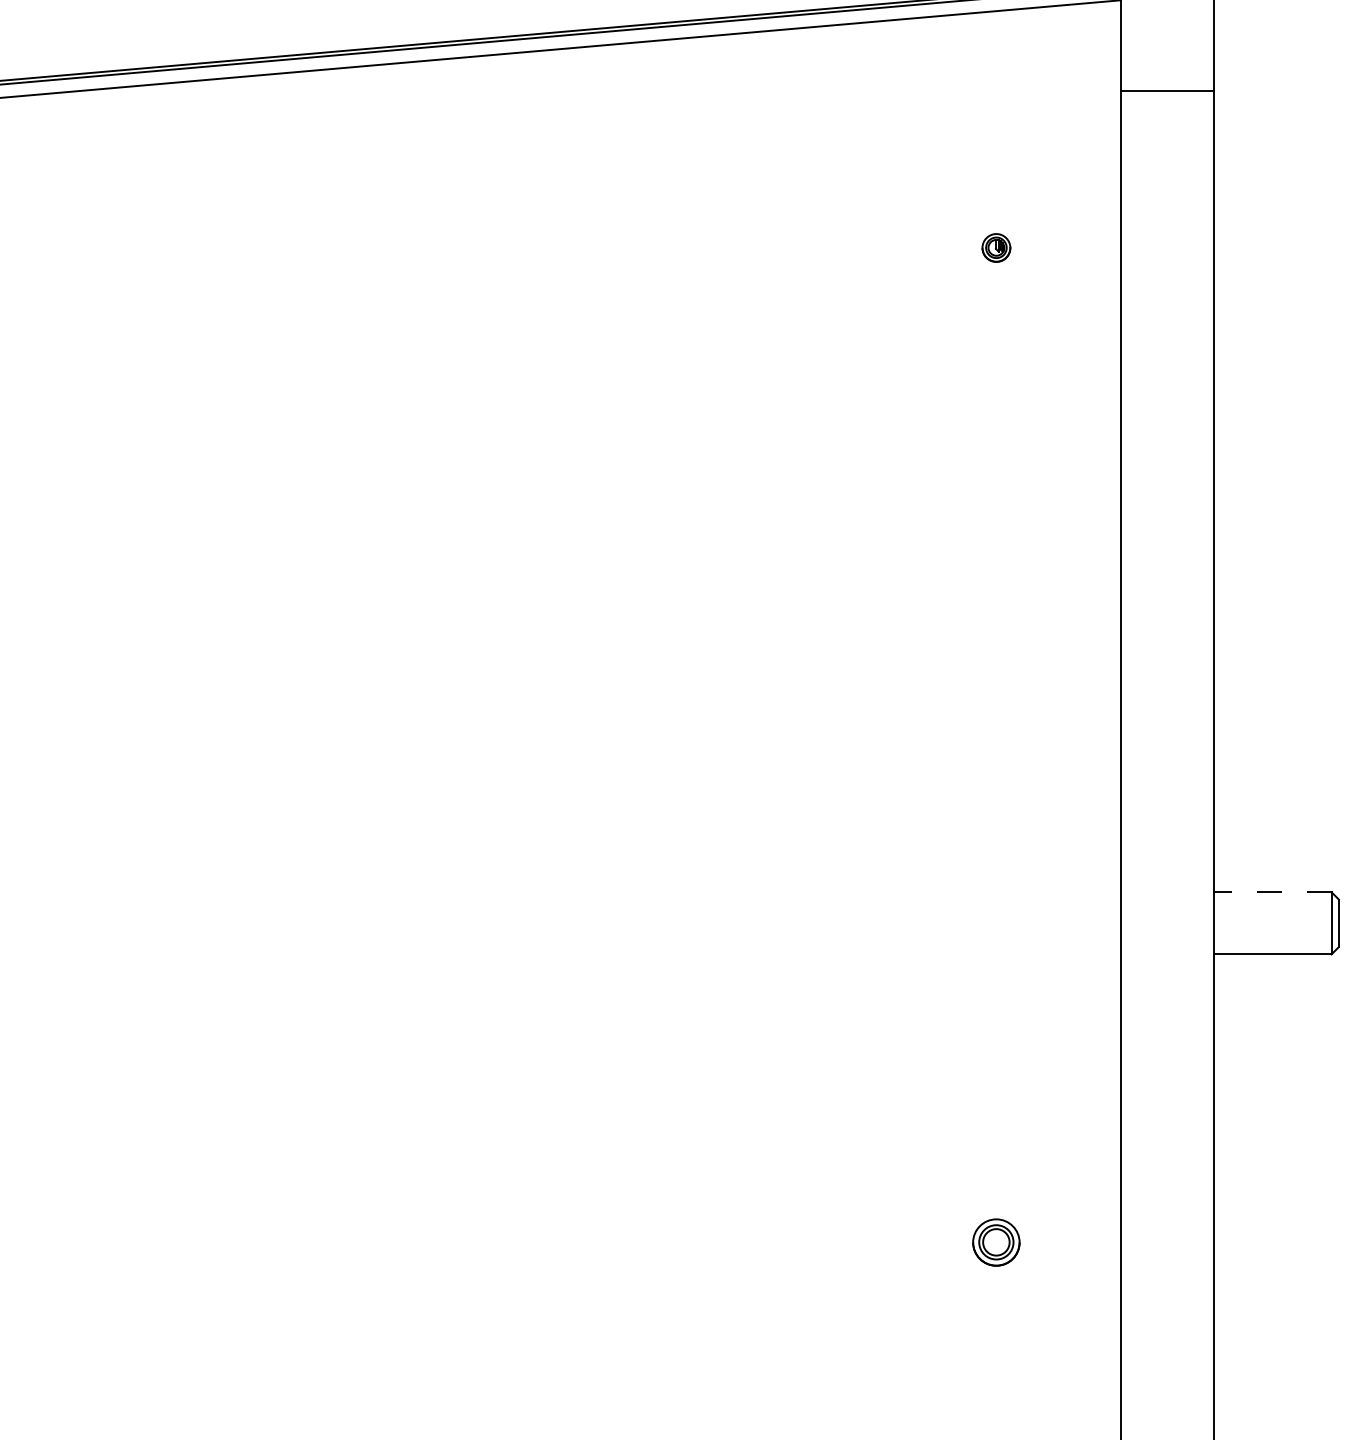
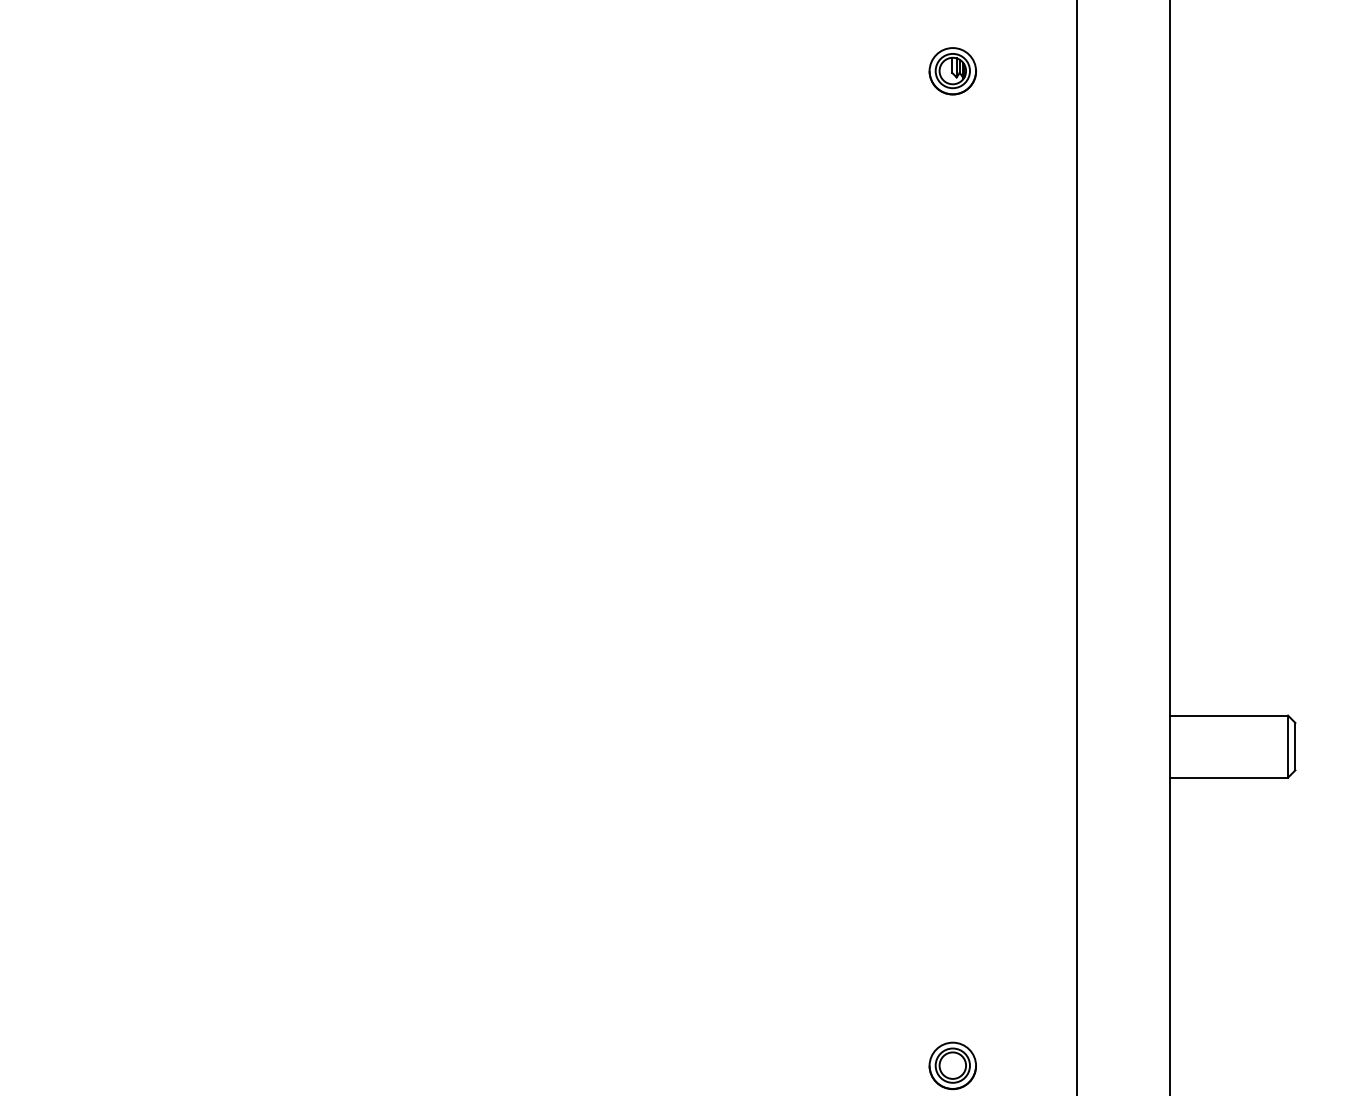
part: (996, 247) -> (952, 70), size x1.67
line: (1272, 892) -> (1228, 715), dashed -> solid

